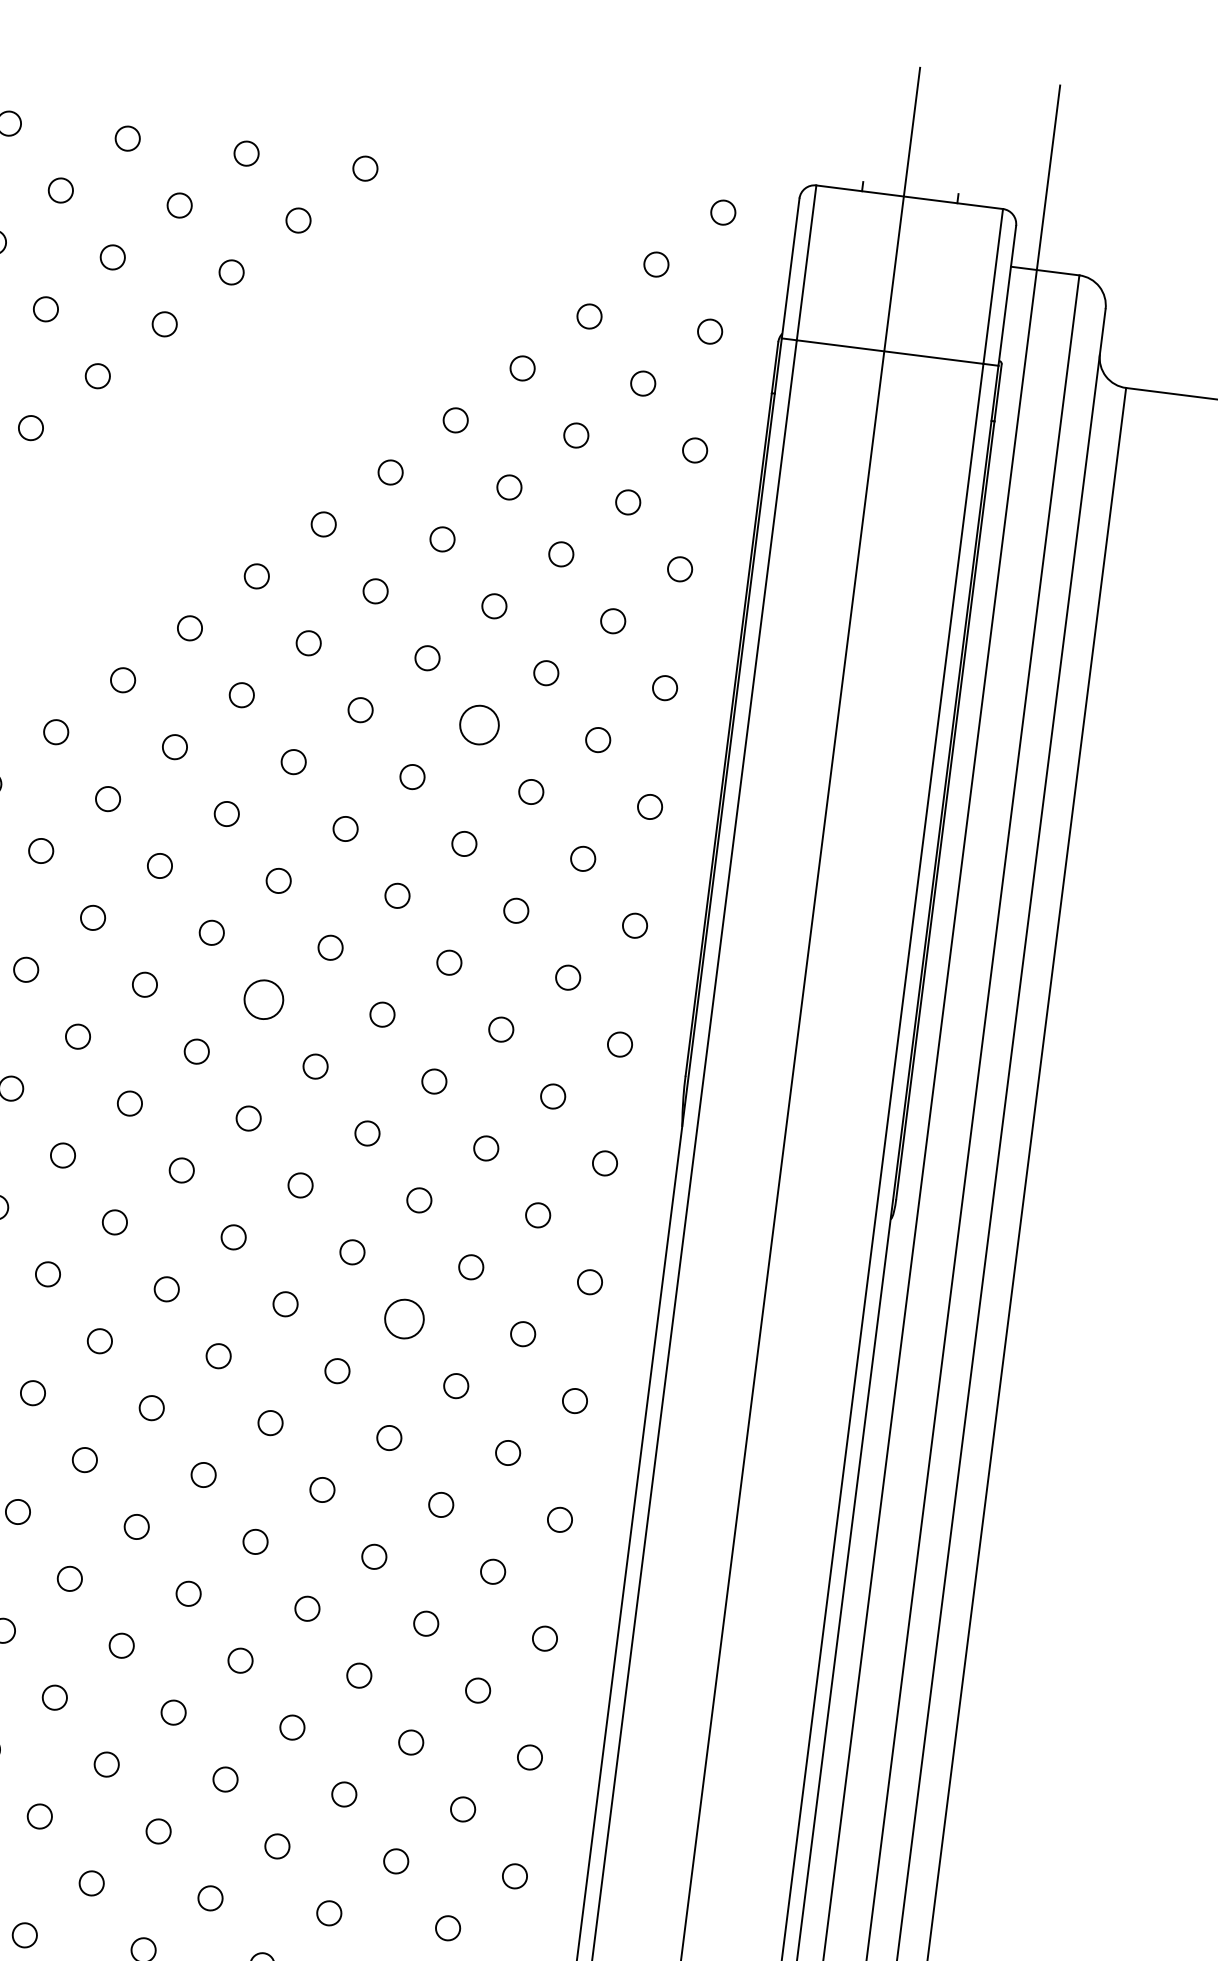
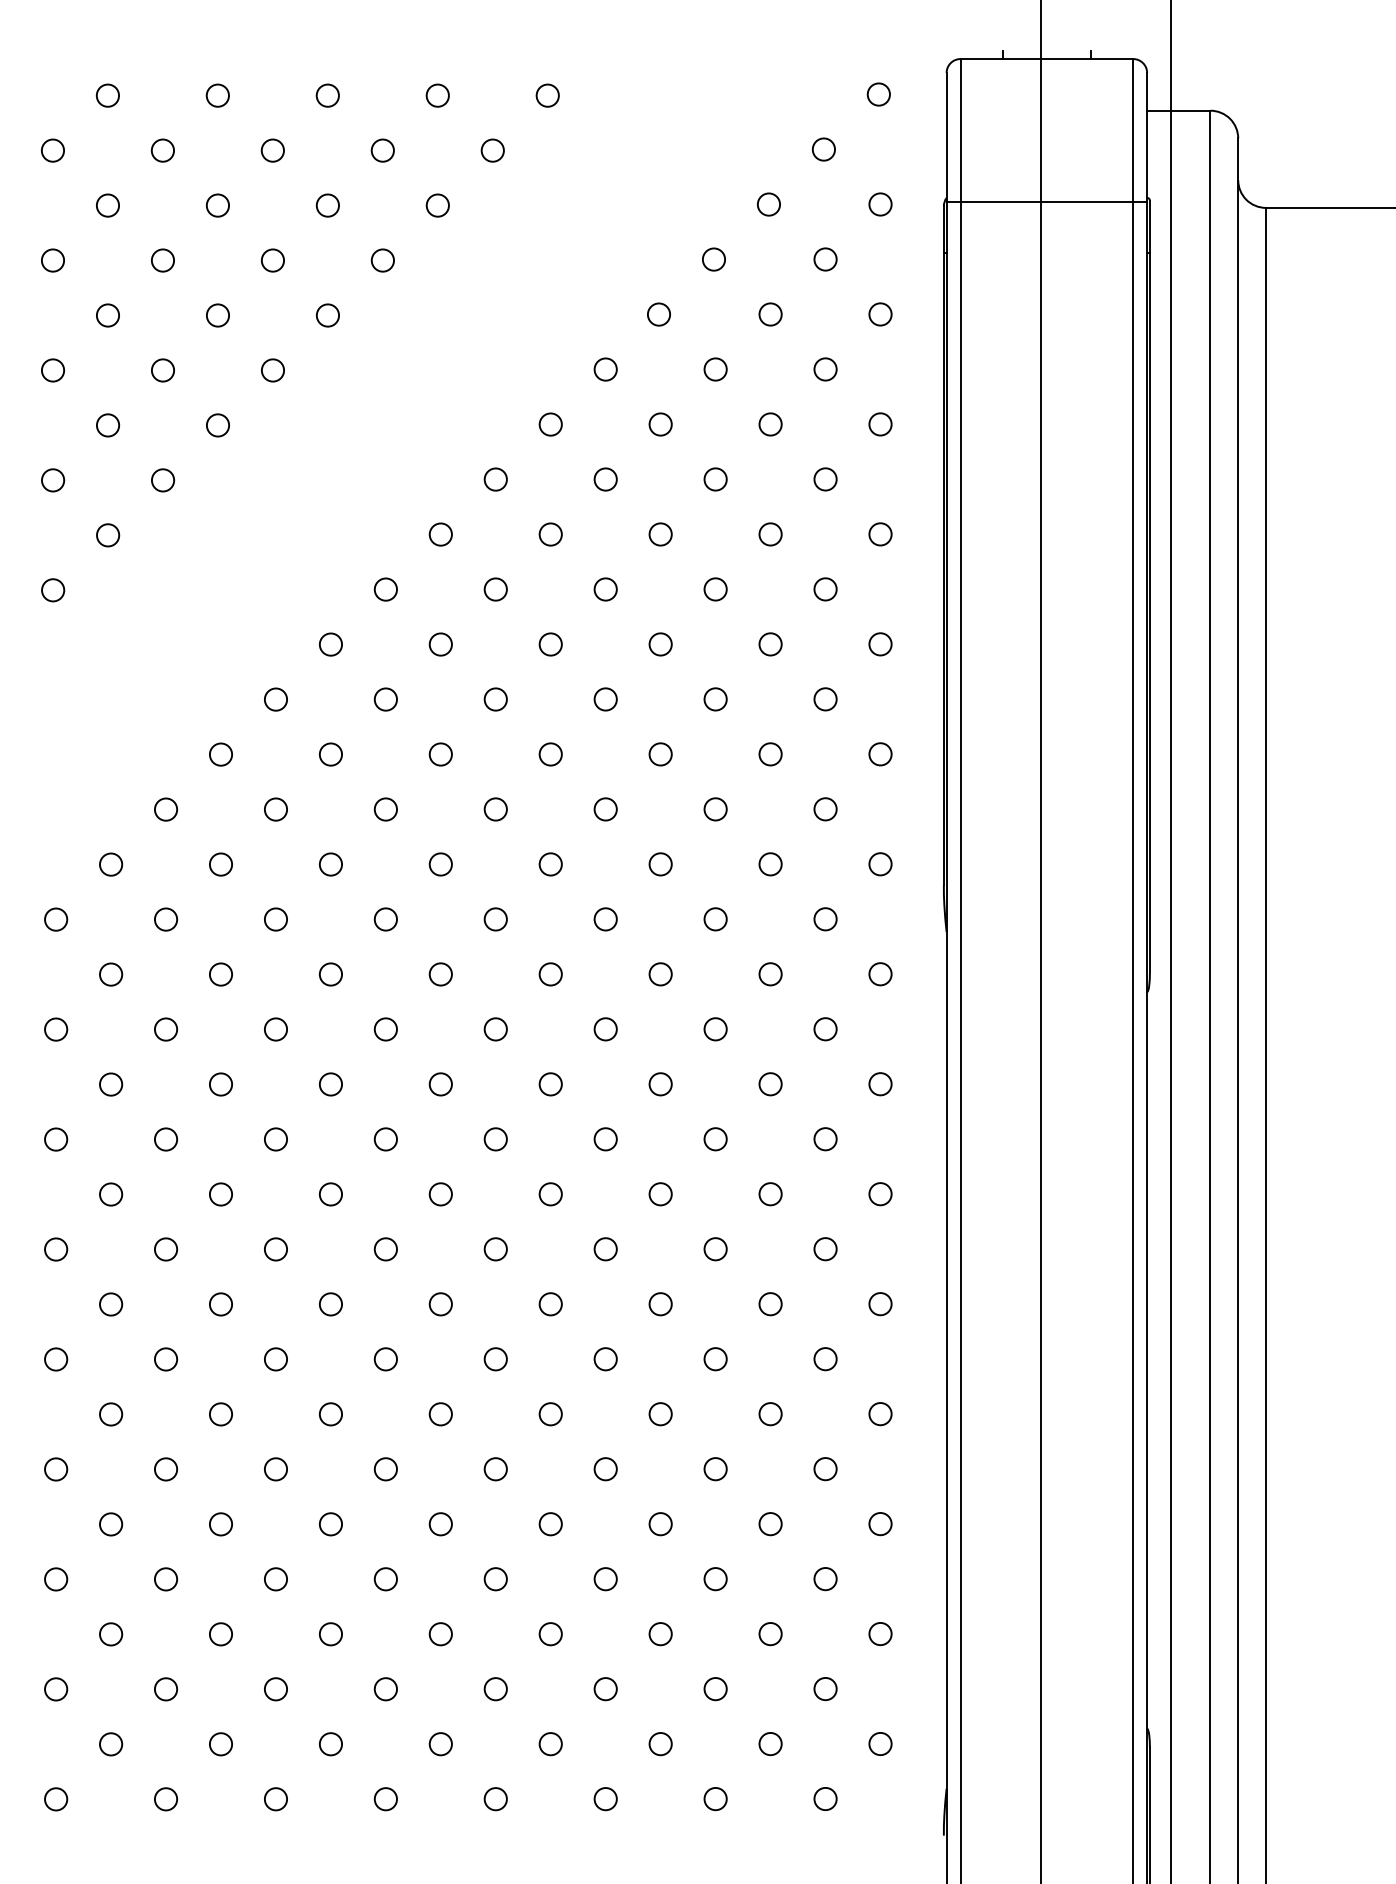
circle: (479, 725) -> (715, 589), size x0.62
circle: (263, 999) -> (550, 864), size x0.62
circle: (404, 1319) -> (715, 1139), size x0.62

